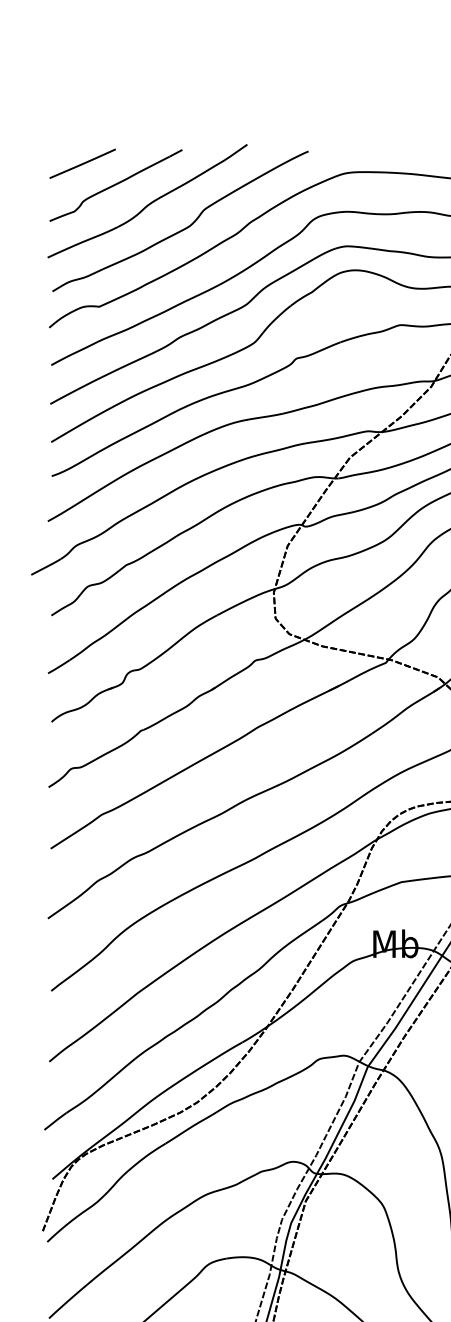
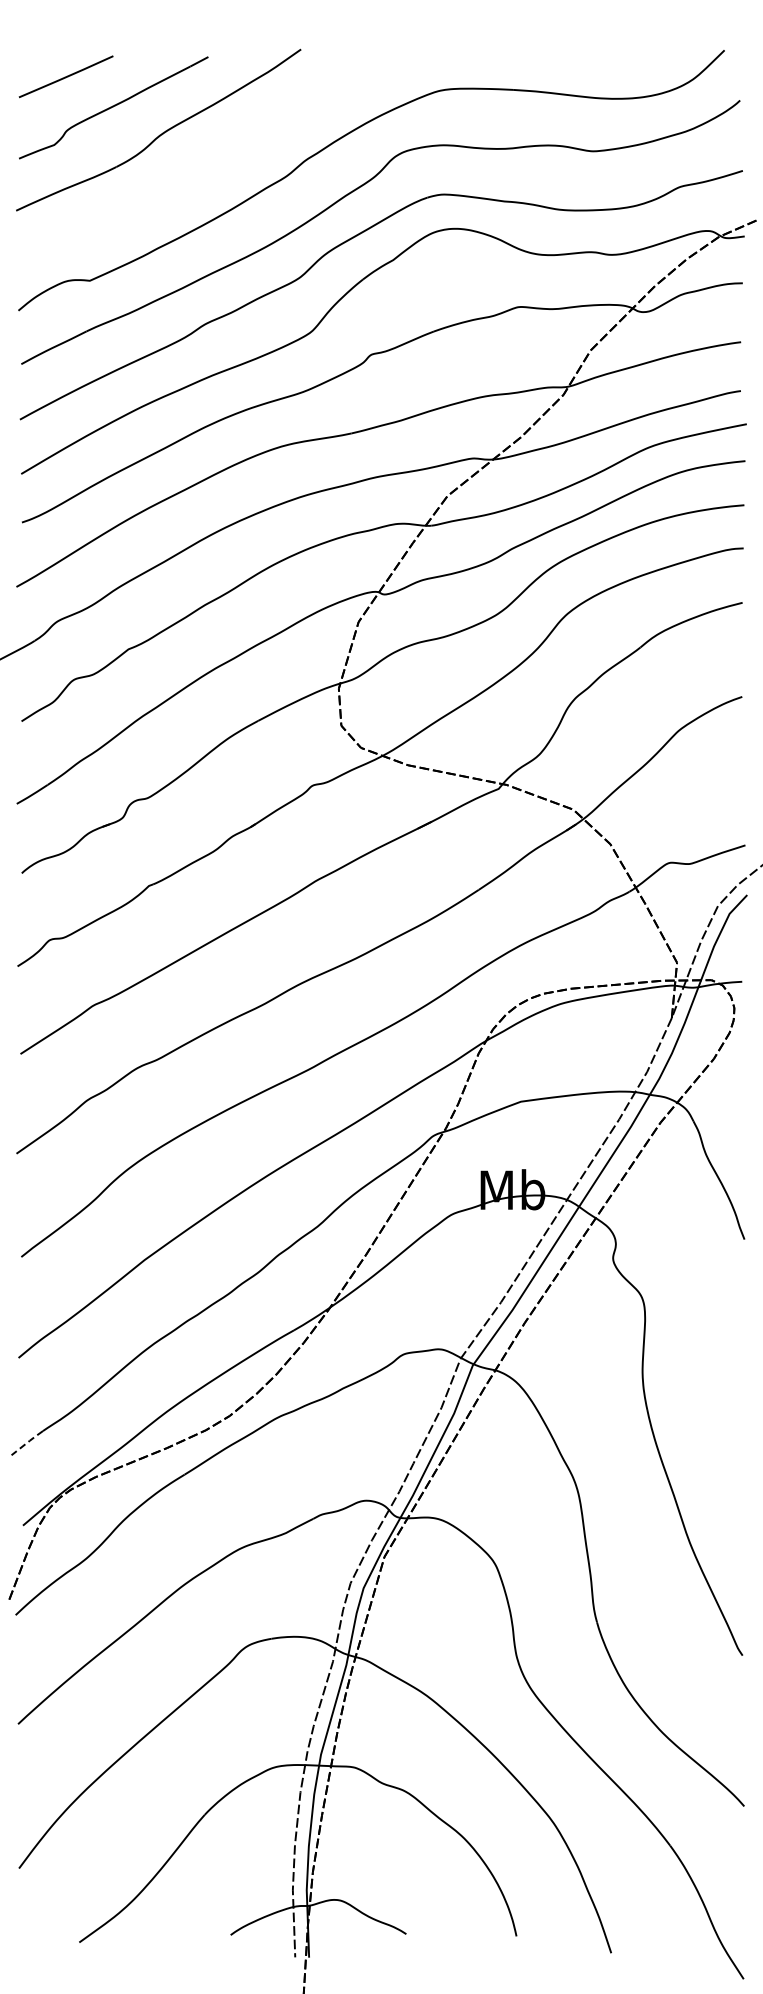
part: (183, 228) -> (210, 169), removed
line: (56, 1120) -> (28, 1441), solid -> dashed

